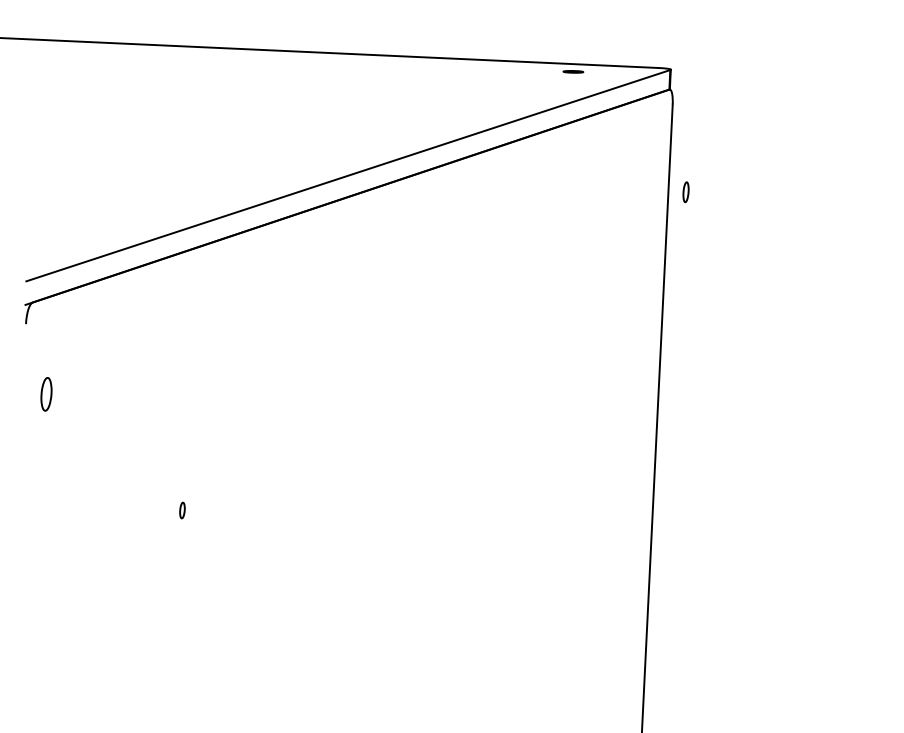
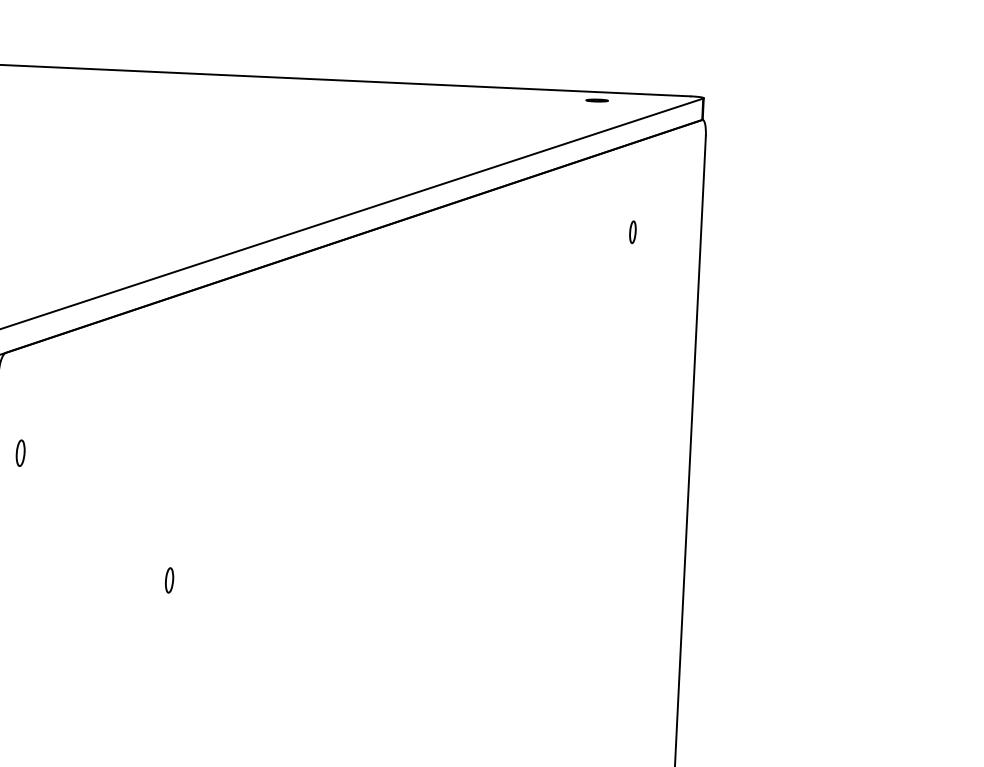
part: (685, 192) -> (632, 232), moved
part: (45, 393) -> (19, 452), size x0.71
part: (182, 510) -> (169, 580), size x1.43

